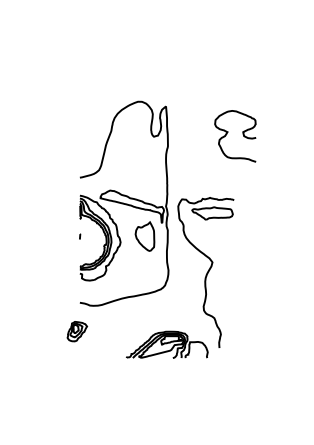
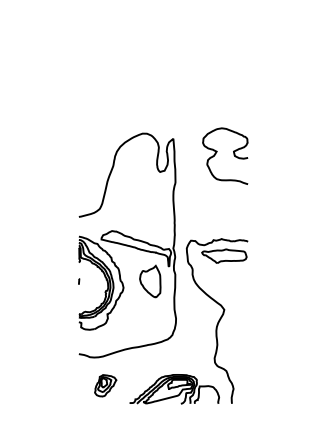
curve: (242, 134) -> (233, 154), moved
part: (77, 331) -> (105, 385), moved
part: (167, 344) -> (174, 388), moved

